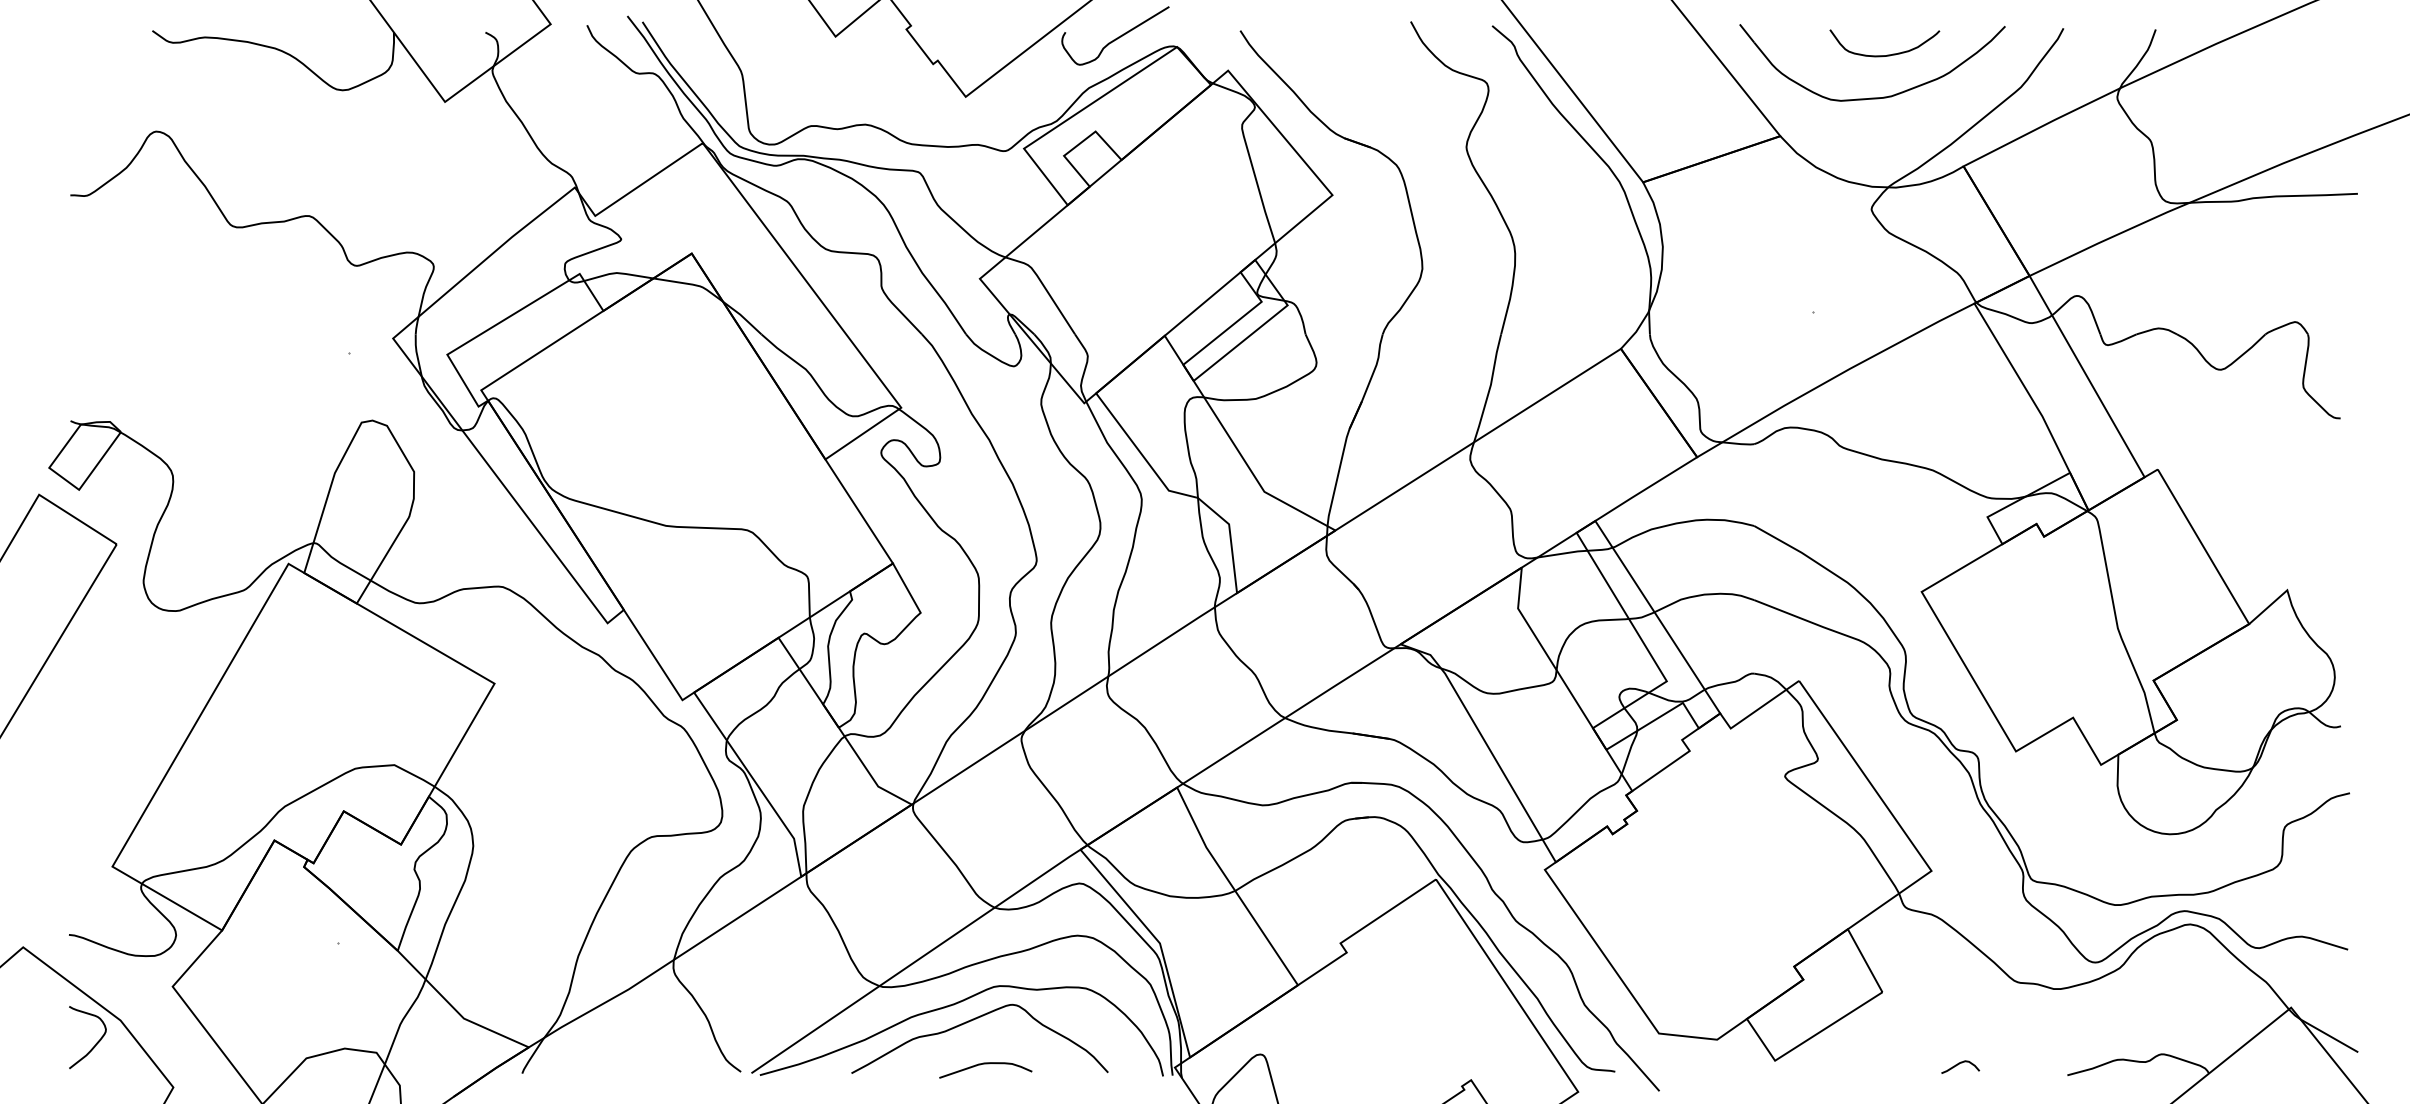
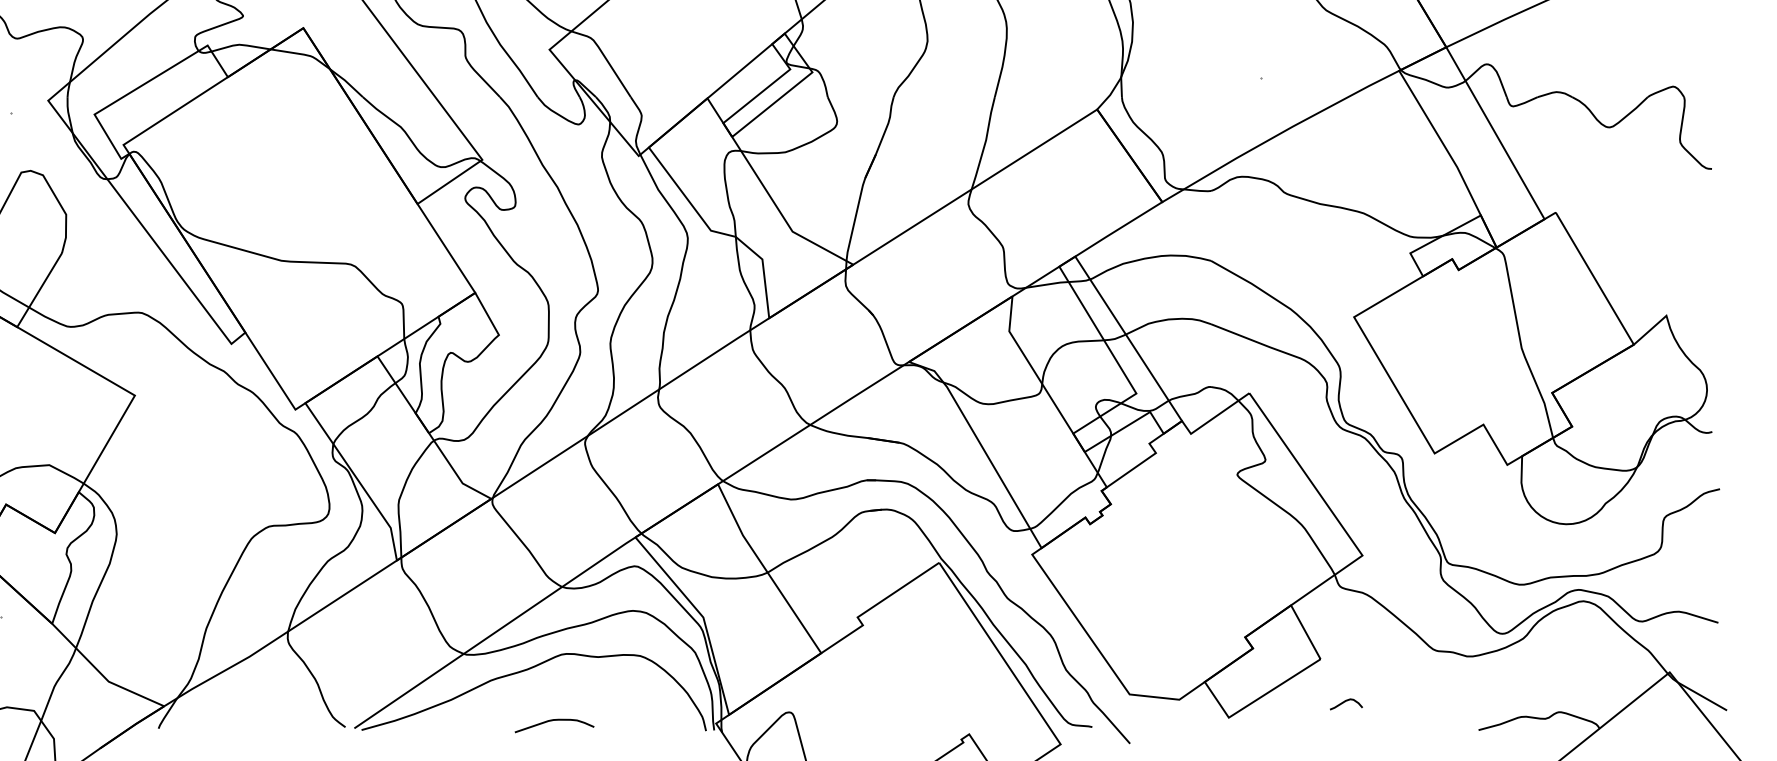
curve: (971, 1021) -> (542, 684), removed
curve: (1959, 1064) -> (1345, 702), moved

